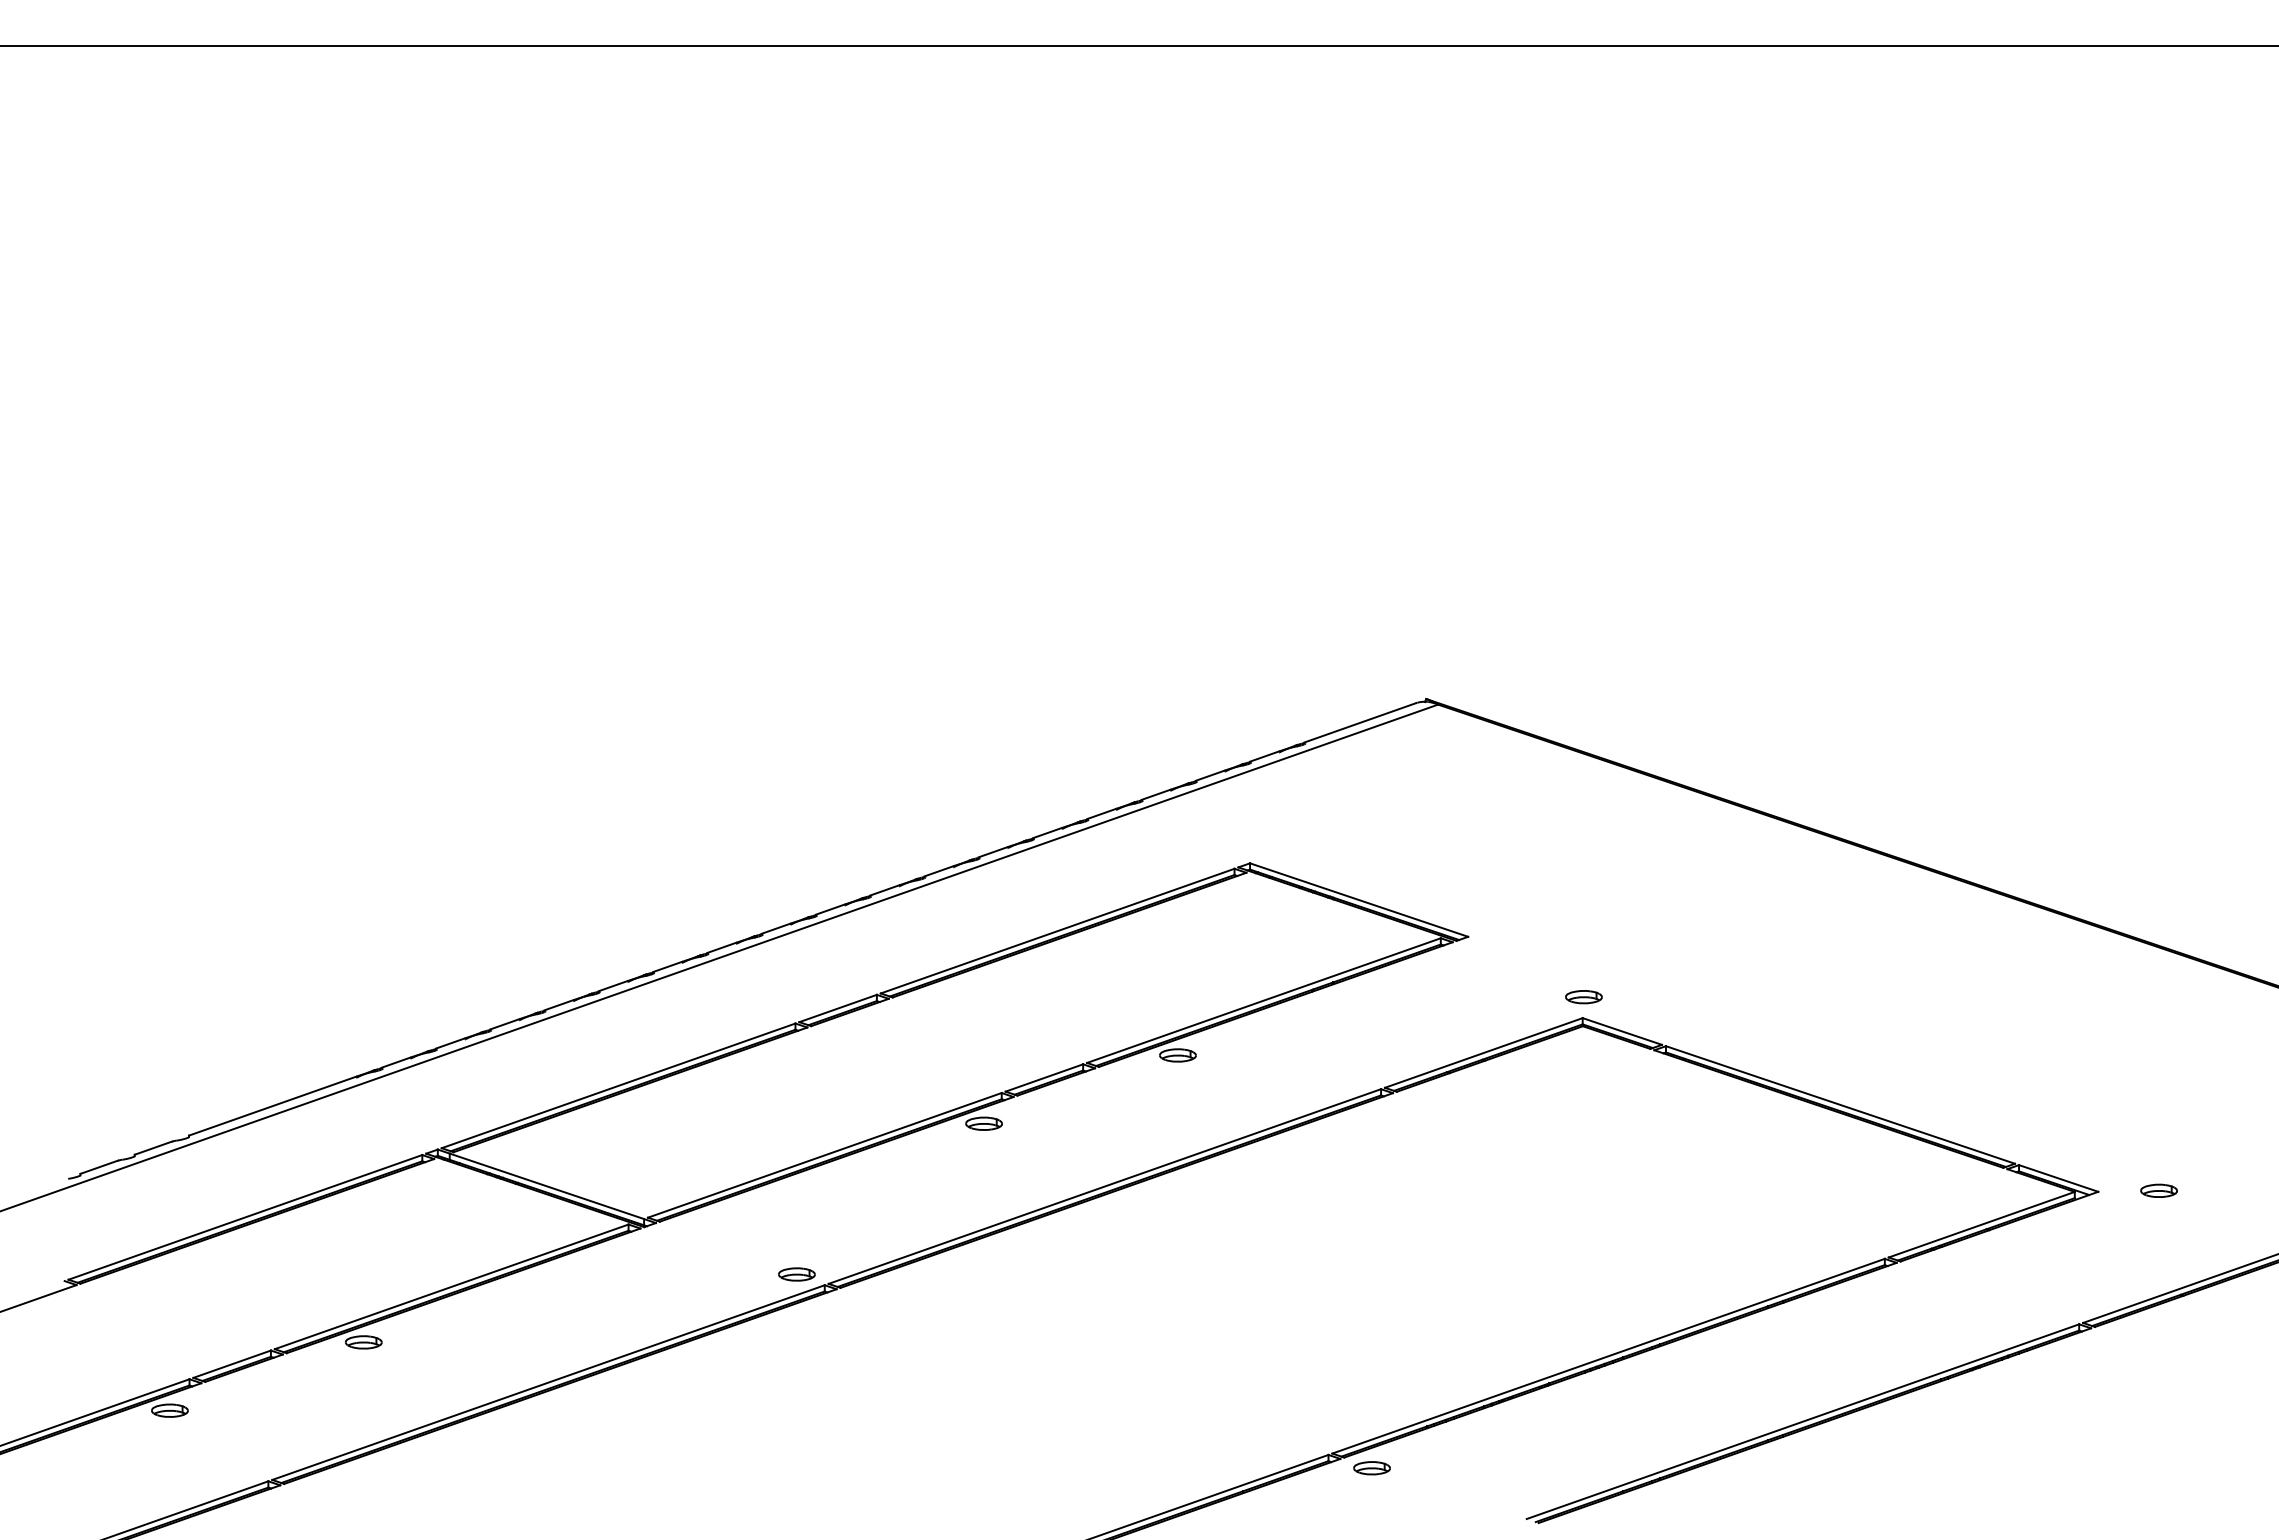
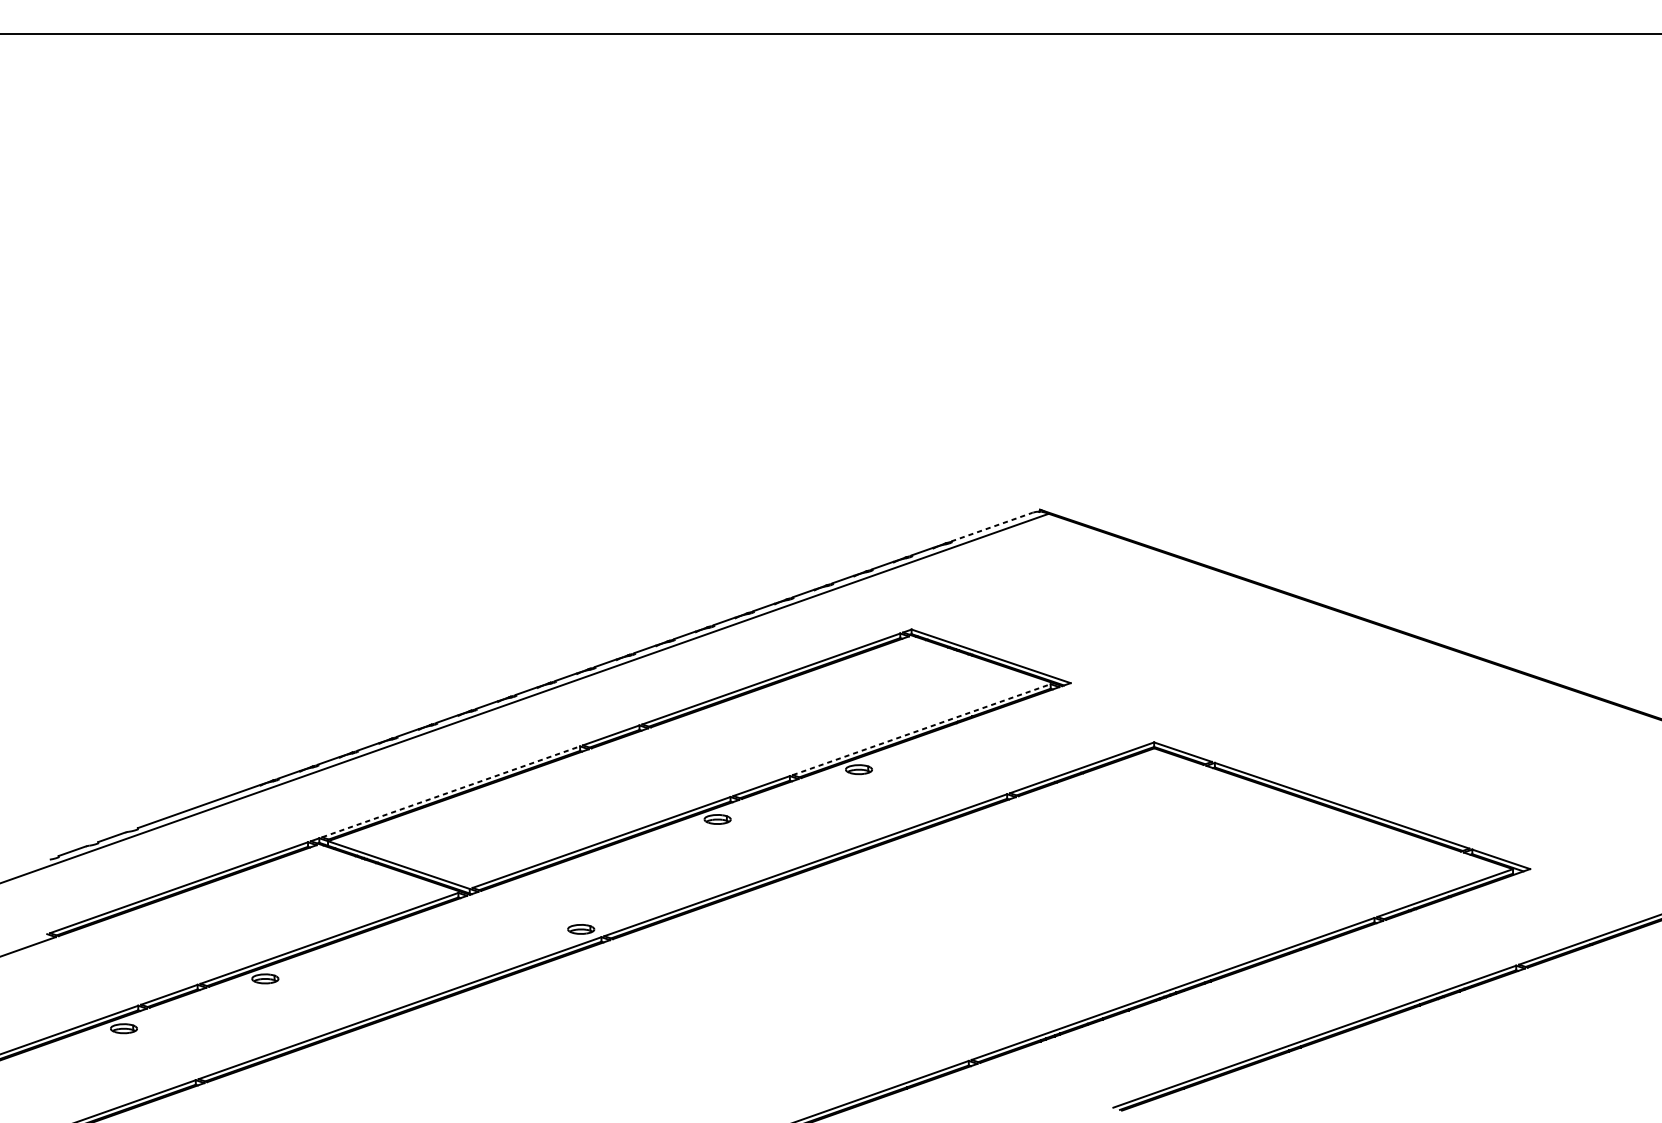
line: (1360, 722) -> (992, 526), solid -> dashed
part: (1583, 997) -> (1154, 727), removed
line: (1263, 1000) -> (921, 729), solid -> dashed
line: (618, 1085) -> (451, 791), solid -> dashed
part: (2158, 1190) -> (1574, 868), removed
part: (1371, 1468) -> (1000, 1070), removed

